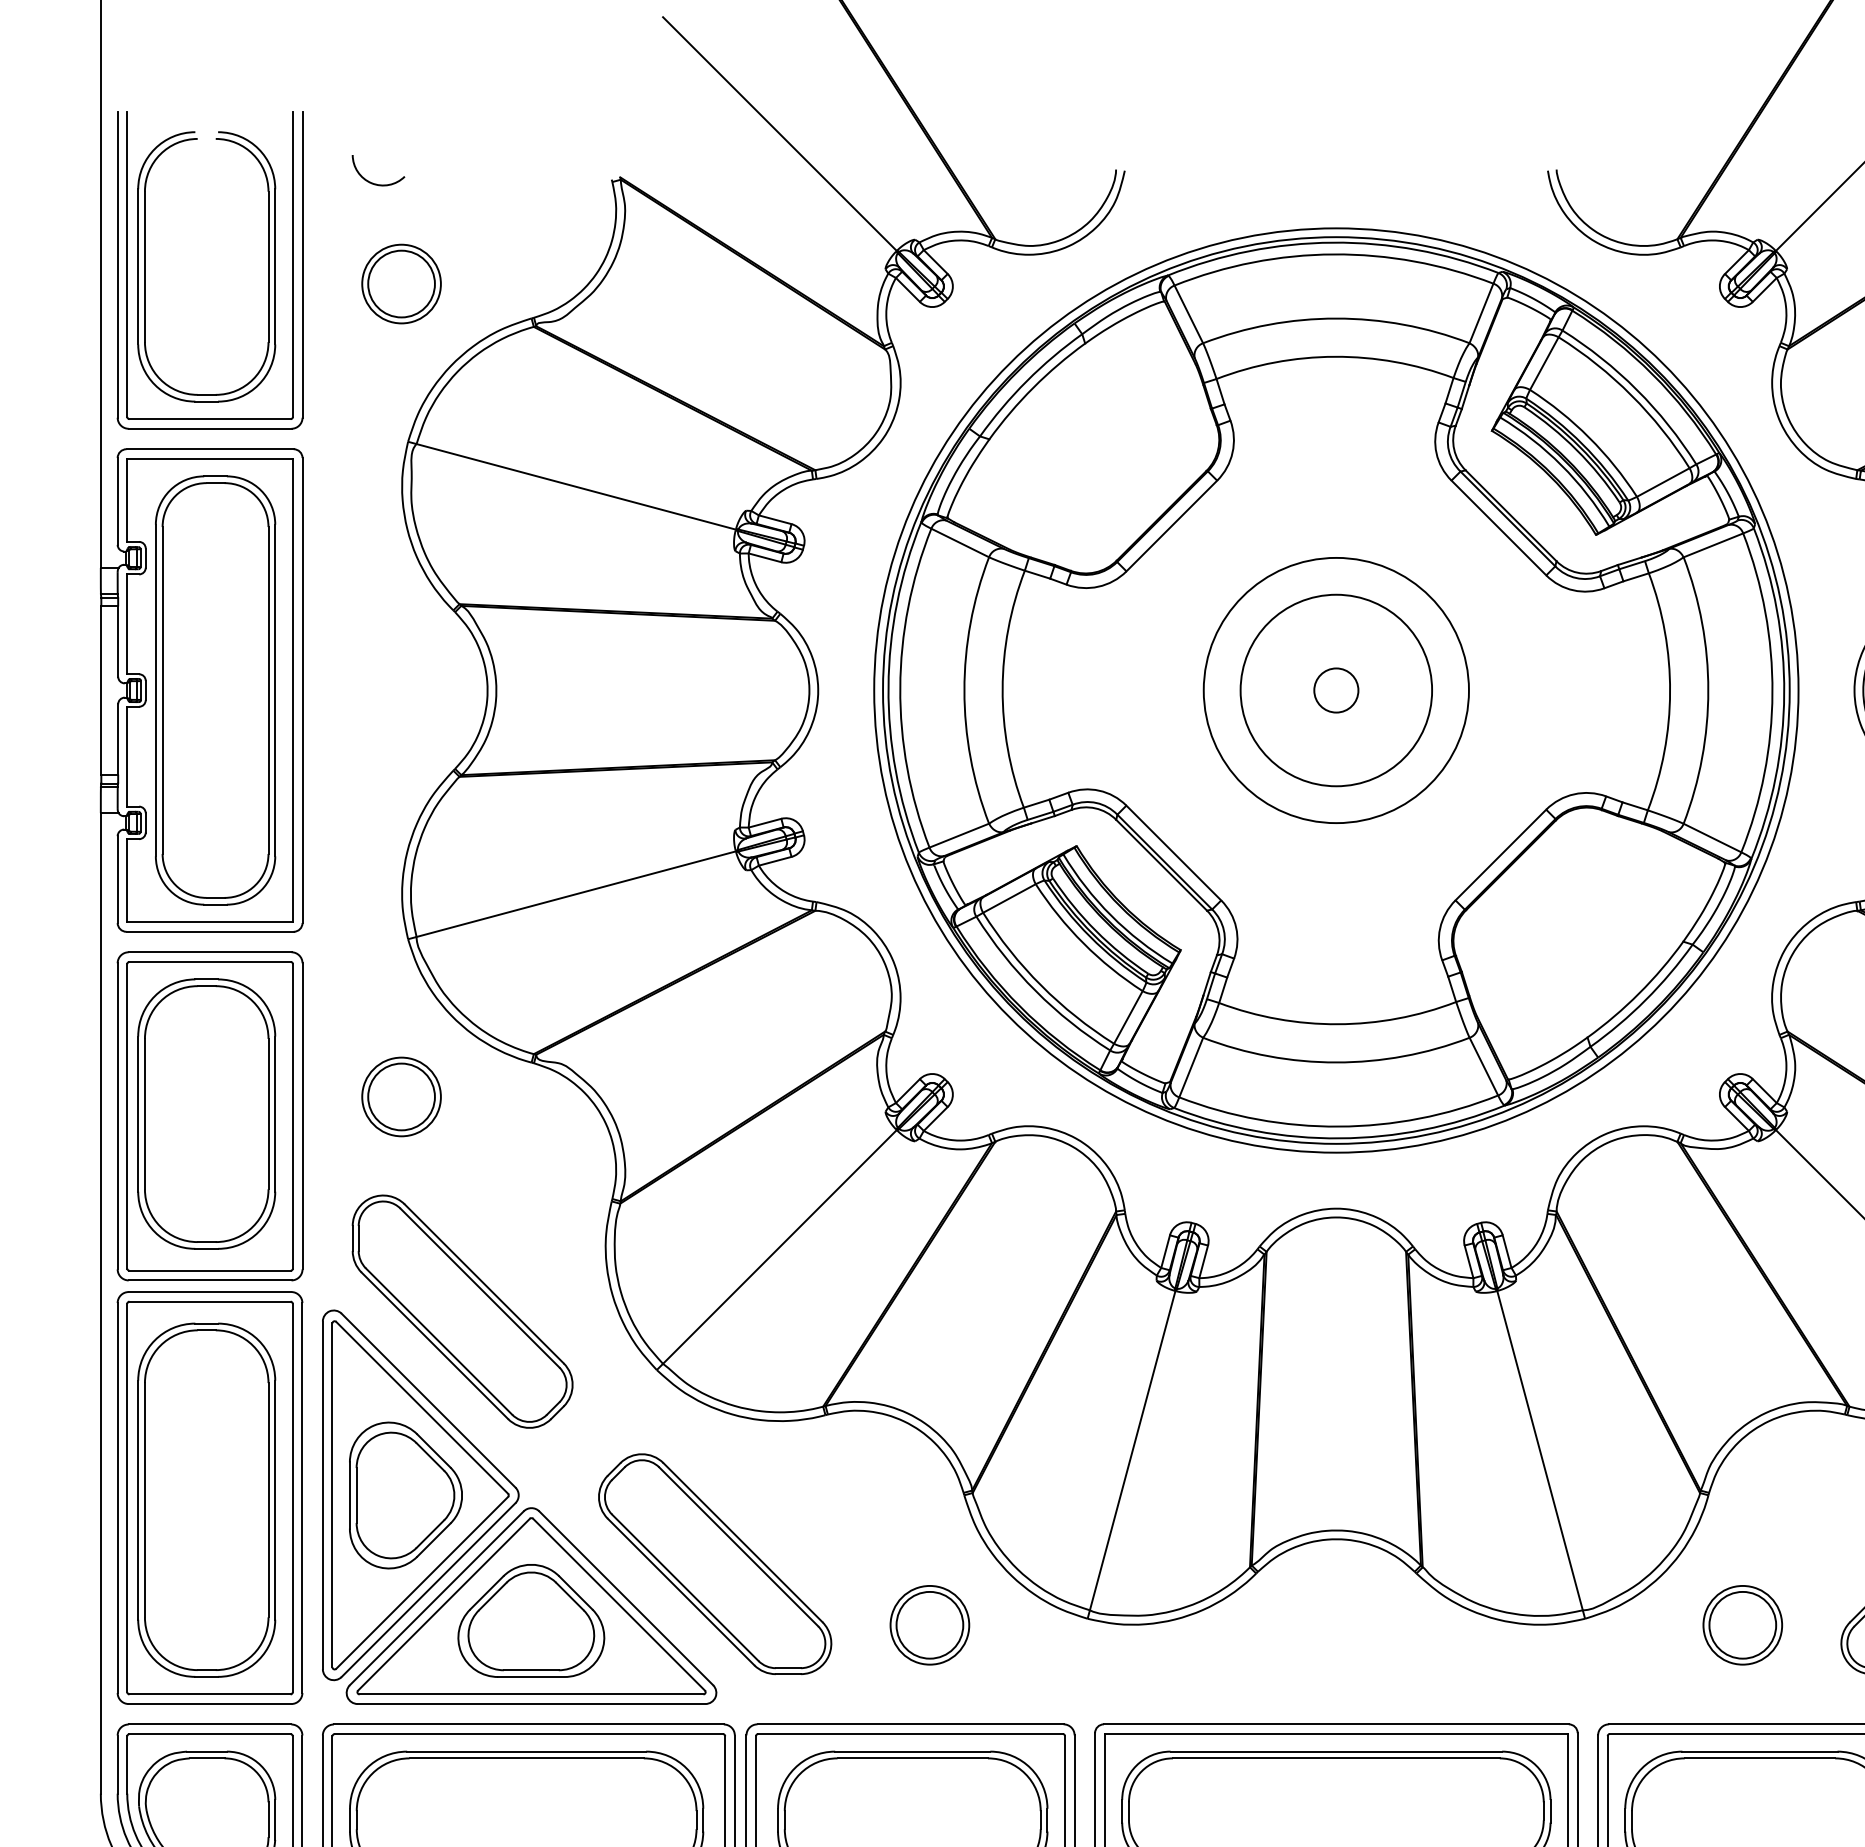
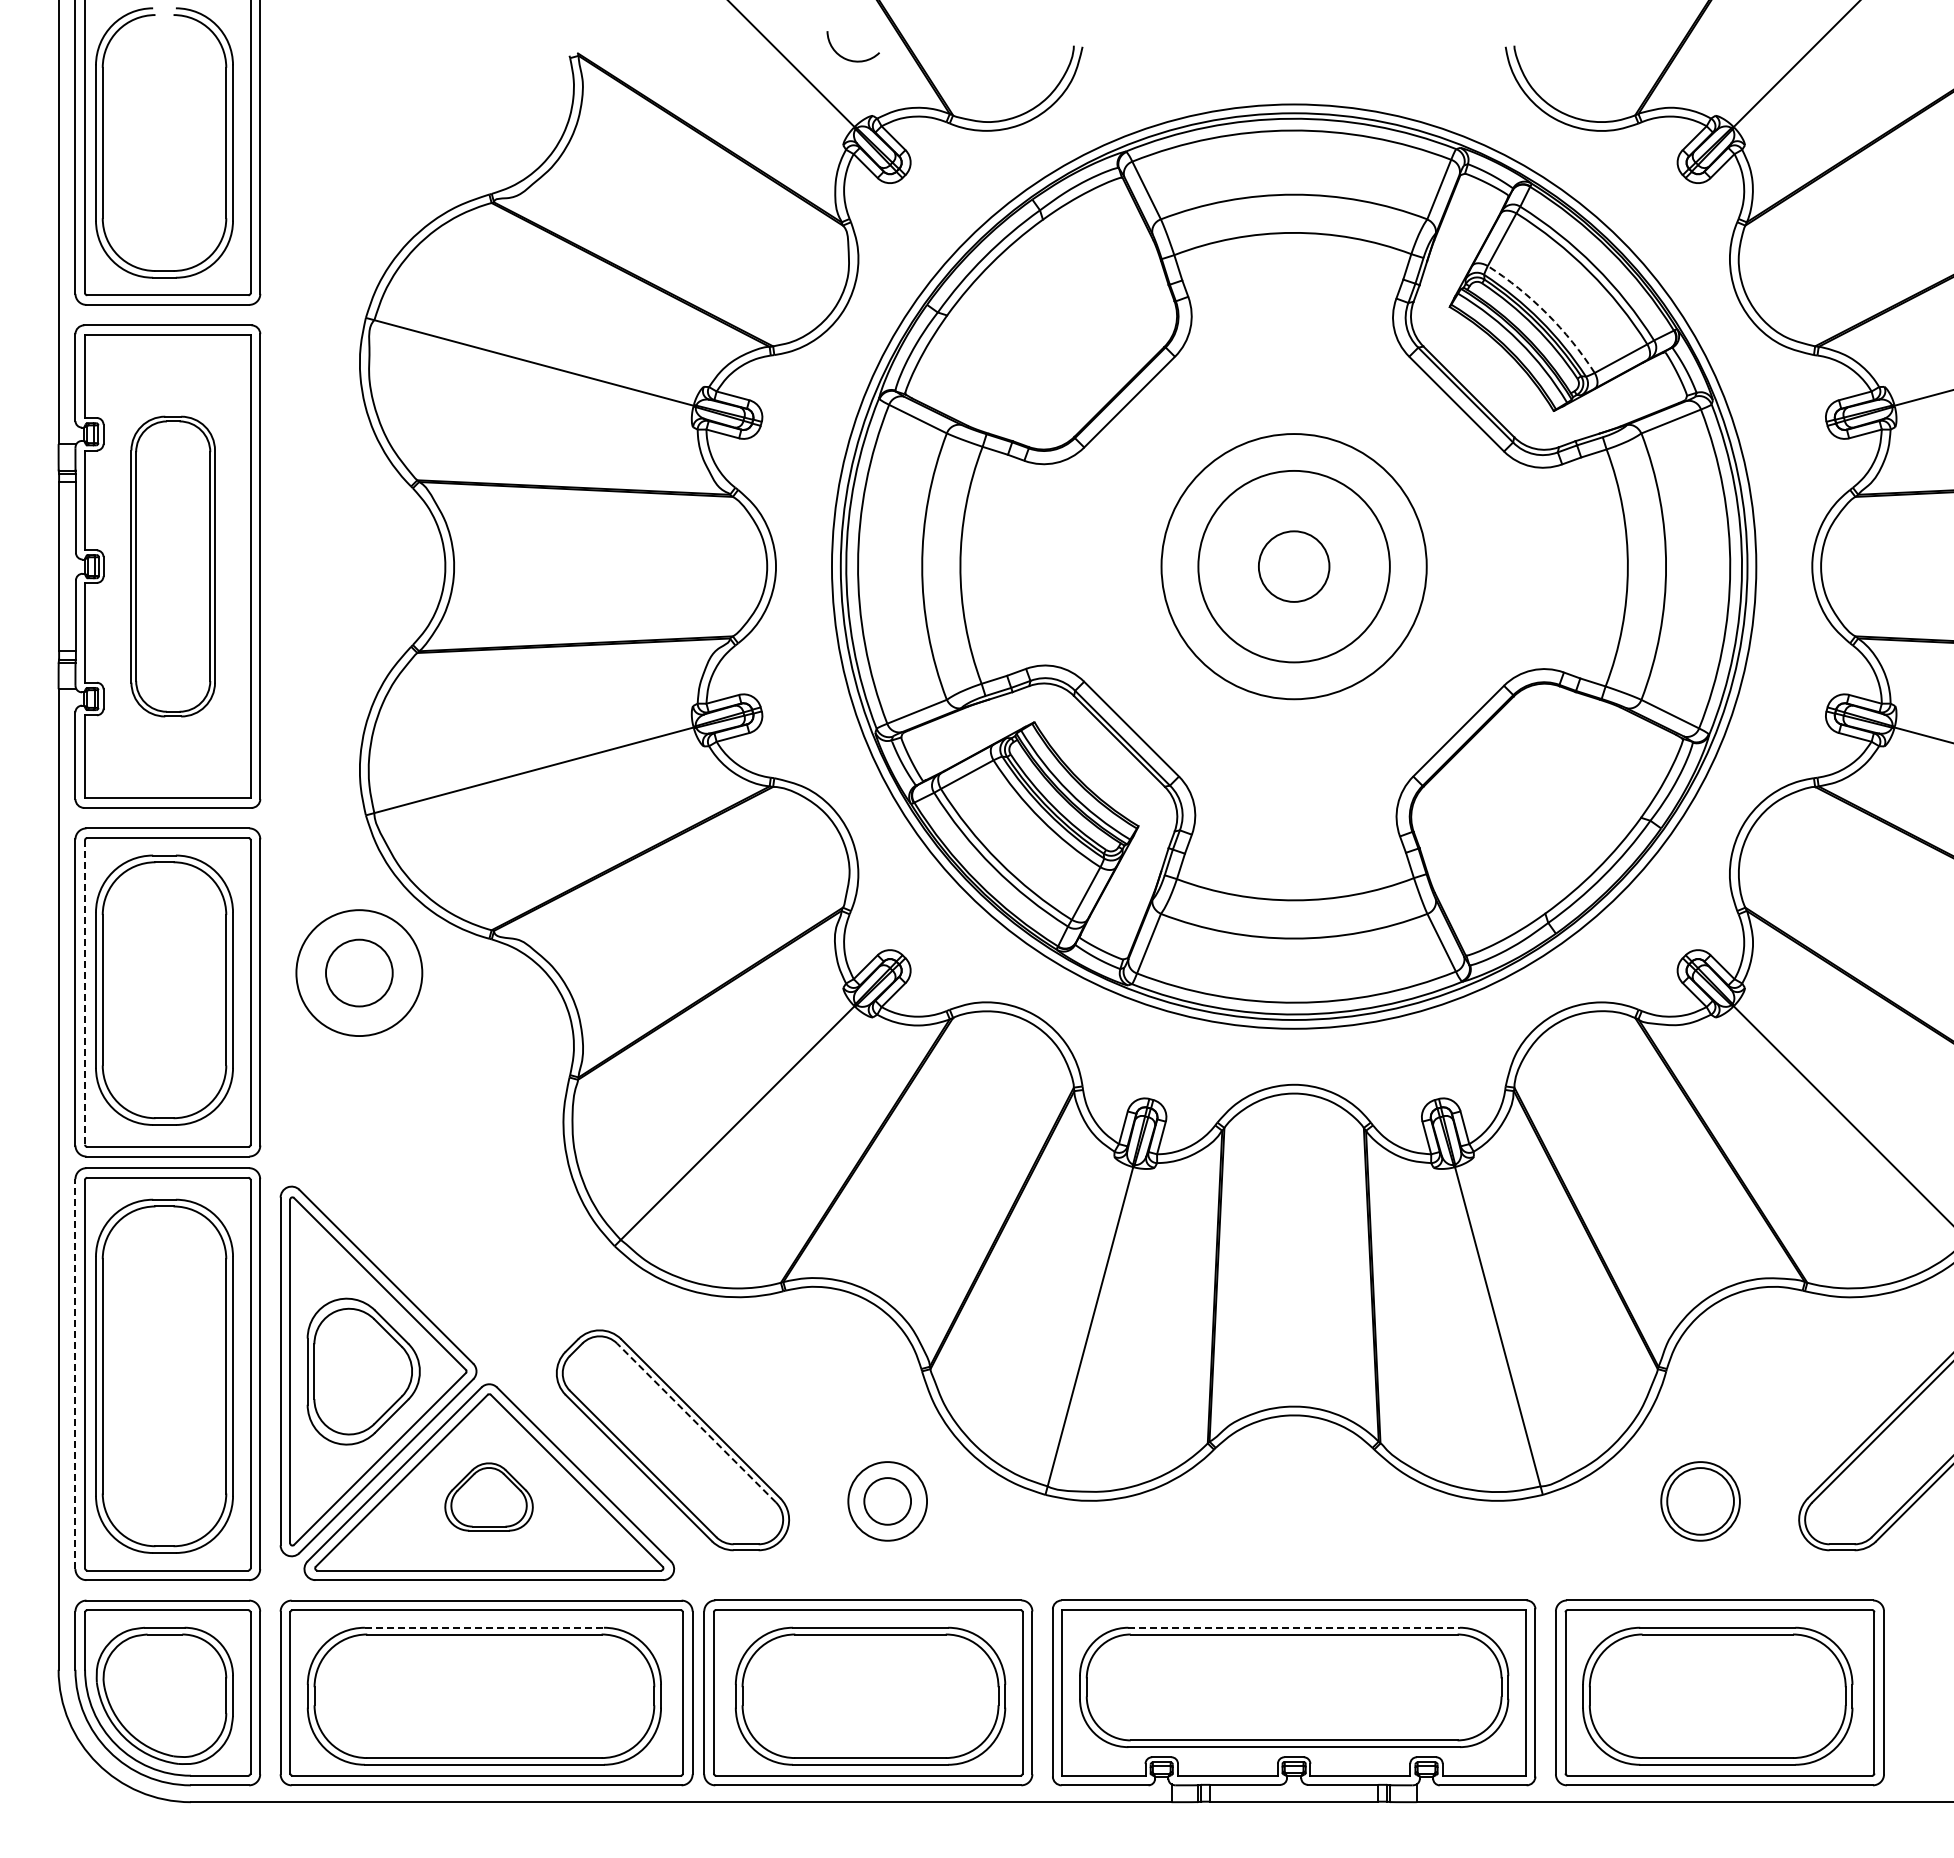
arc: (372, 182) -> (847, 58), moved
part: (401, 284) -> (359, 160), removed
arc: (1589, 437) -> (1547, 313), solid -> dashed
part: (214, 690) -> (172, 566), size x0.7
circle: (1336, 690) -> (1294, 566), size x1.6
circle: (401, 1096) -> (359, 972), size x1.6
line: (127, 1116) -> (85, 992), solid -> dashed
part: (462, 1311) -> (420, 1187), removed
line: (117, 1498) -> (75, 1374), solid -> dashed
line: (738, 1546) -> (696, 1422), solid -> dashed
part: (530, 1620) -> (488, 1496), size x0.6
circle: (929, 1625) -> (887, 1501), size x0.7
line: (526, 1751) -> (484, 1627), solid -> dashed
line: (1336, 1751) -> (1294, 1627), solid -> dashed

